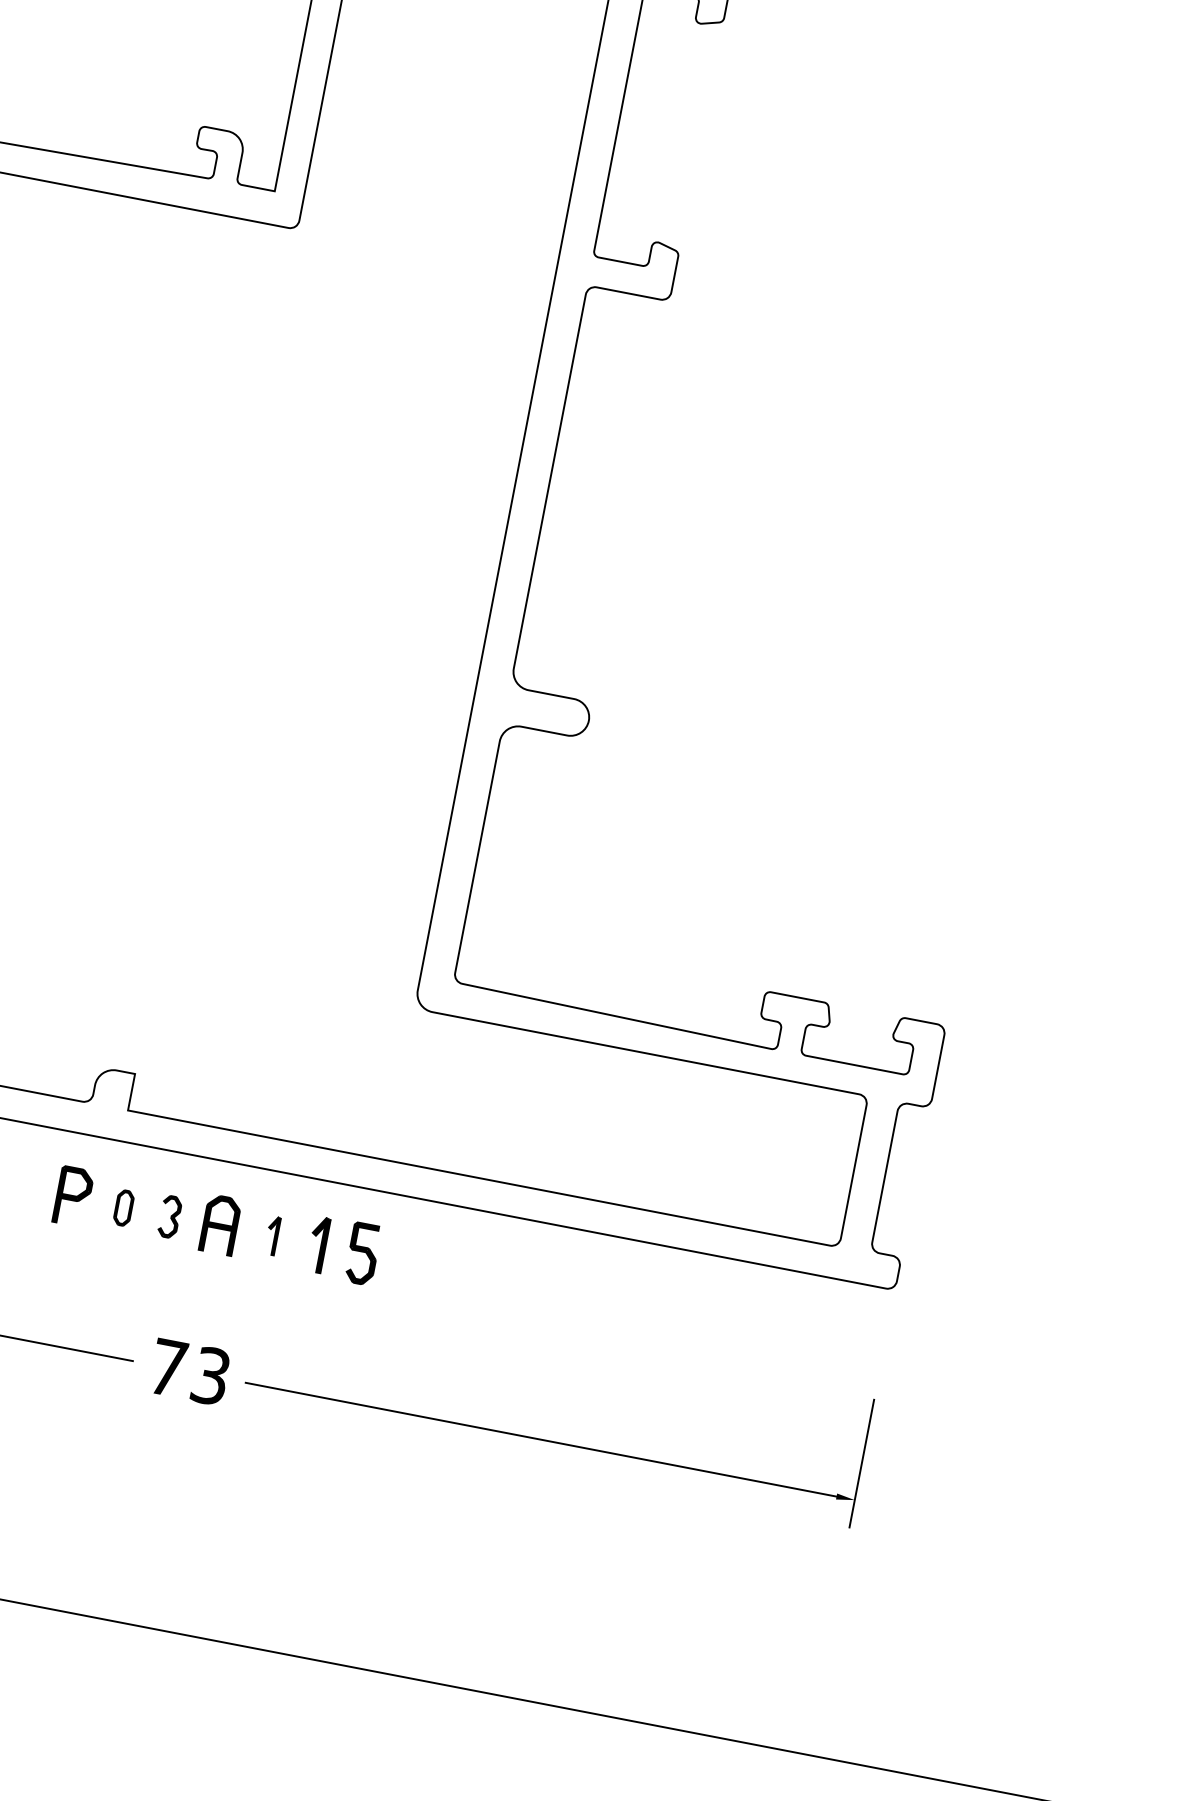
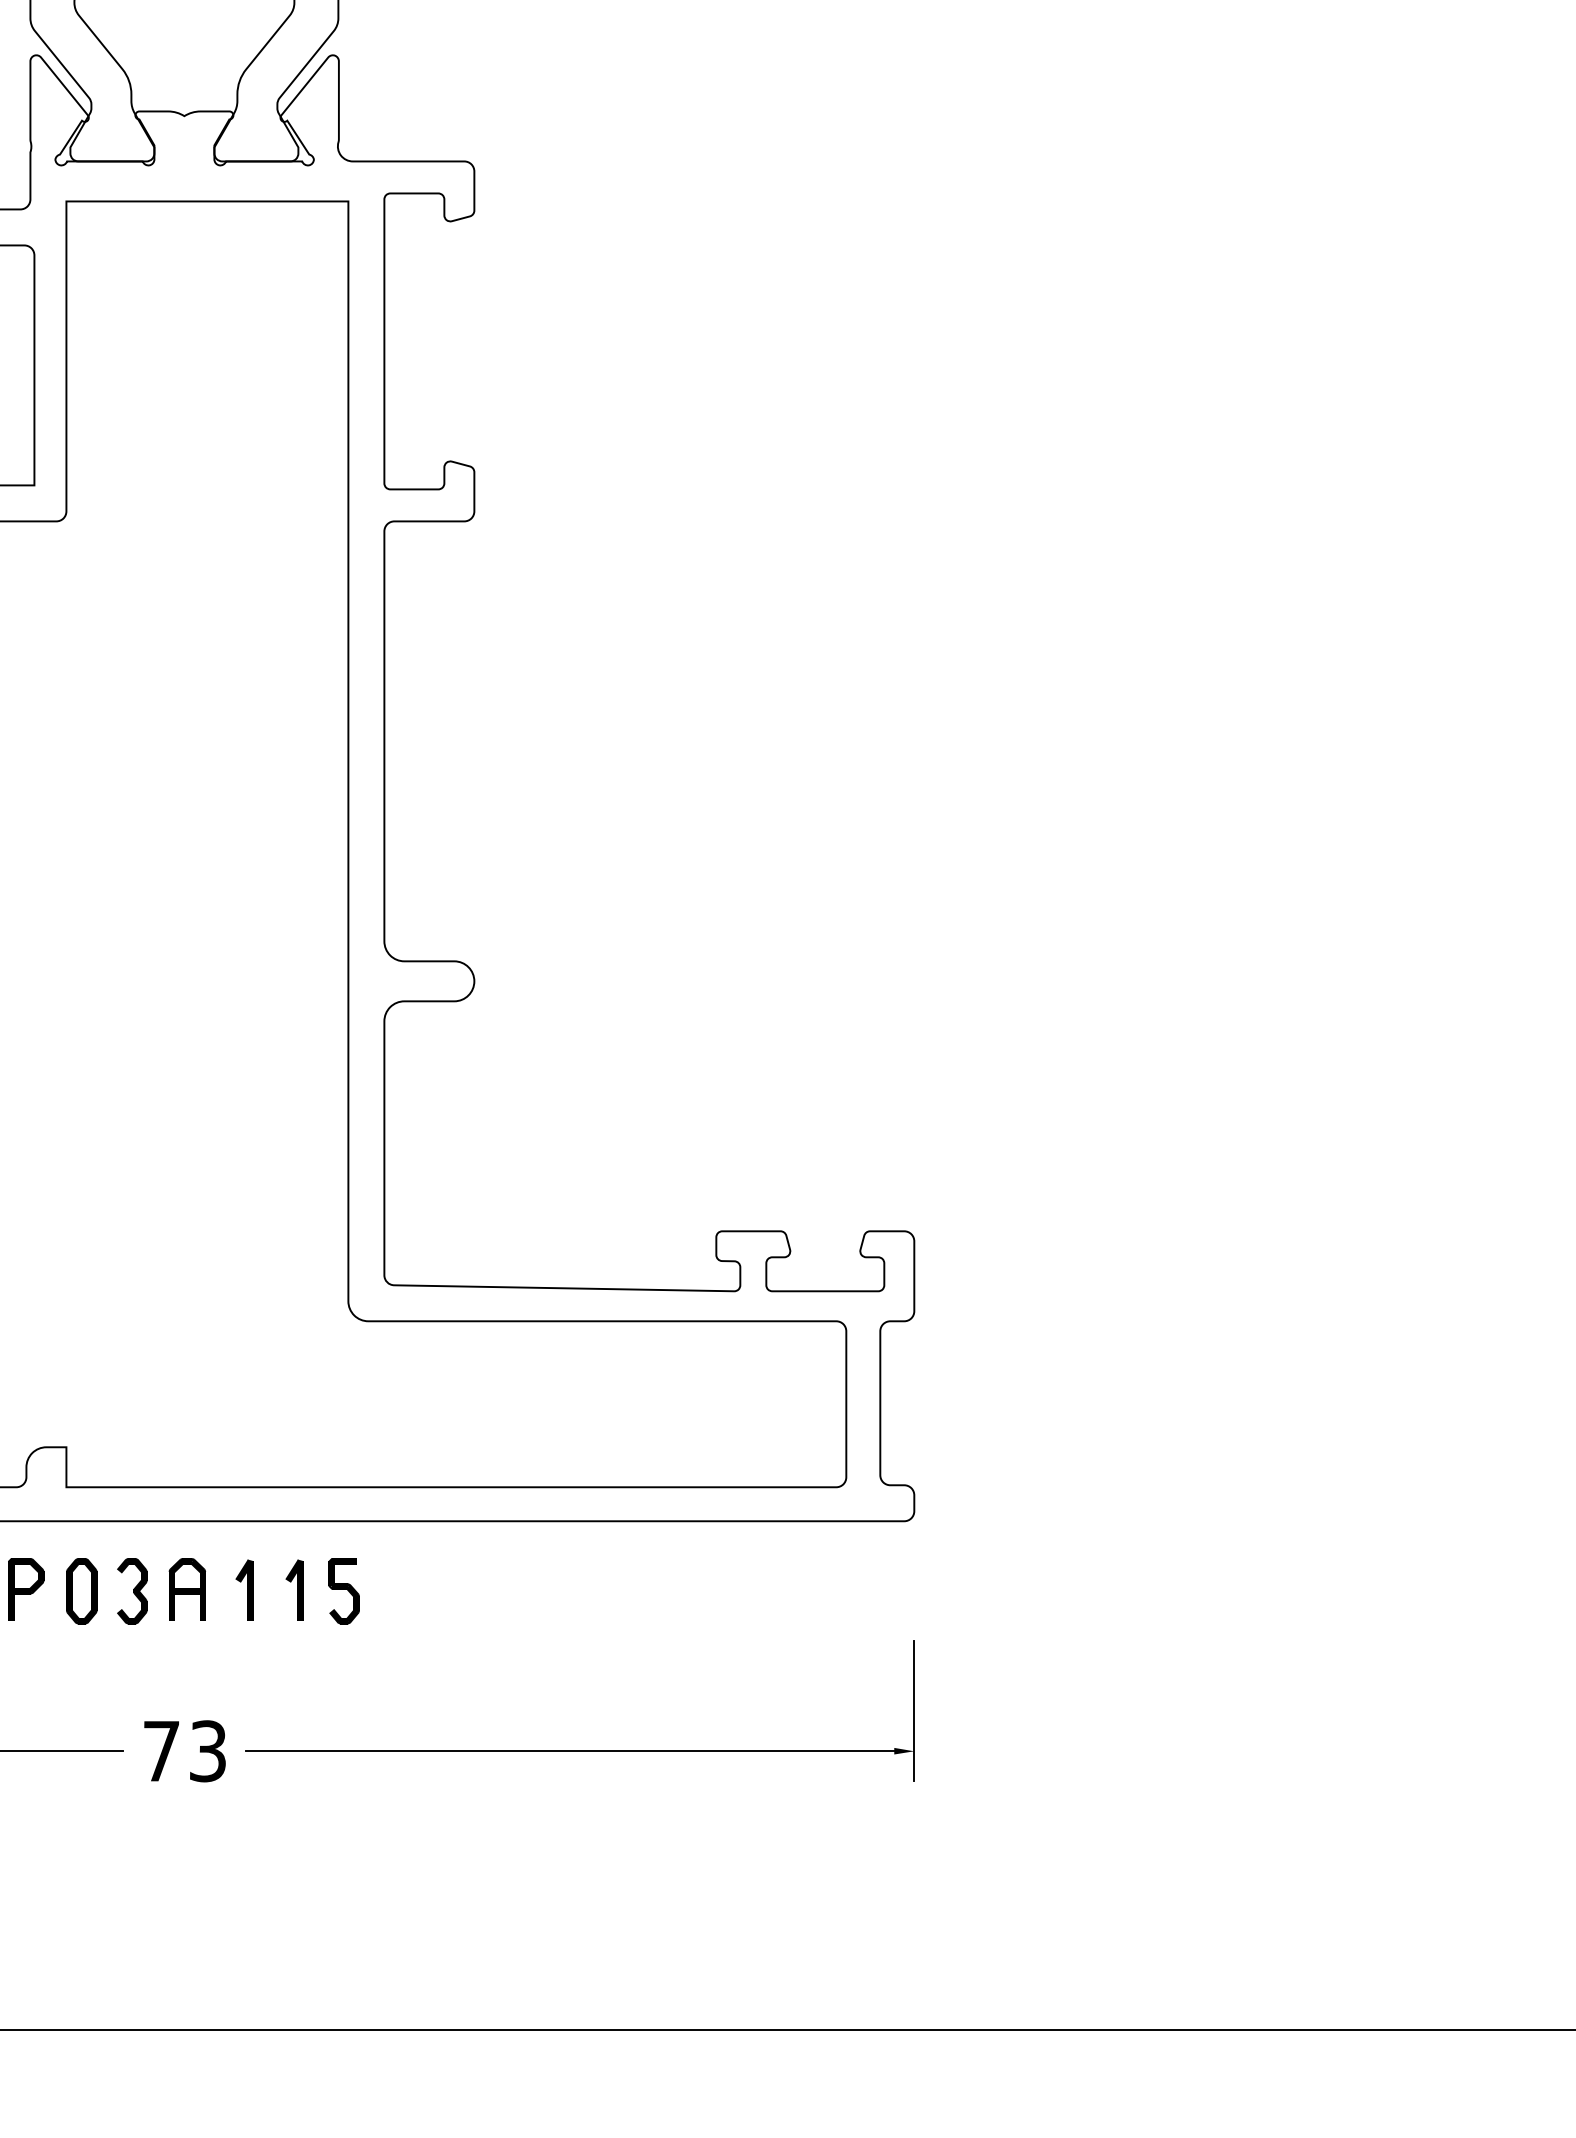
part: (123, 1208) -> (81, 1591), size x1.67
part: (169, 1217) -> (132, 1591), size x1.43
part: (272, 1234) -> (244, 1589), size x1.43

